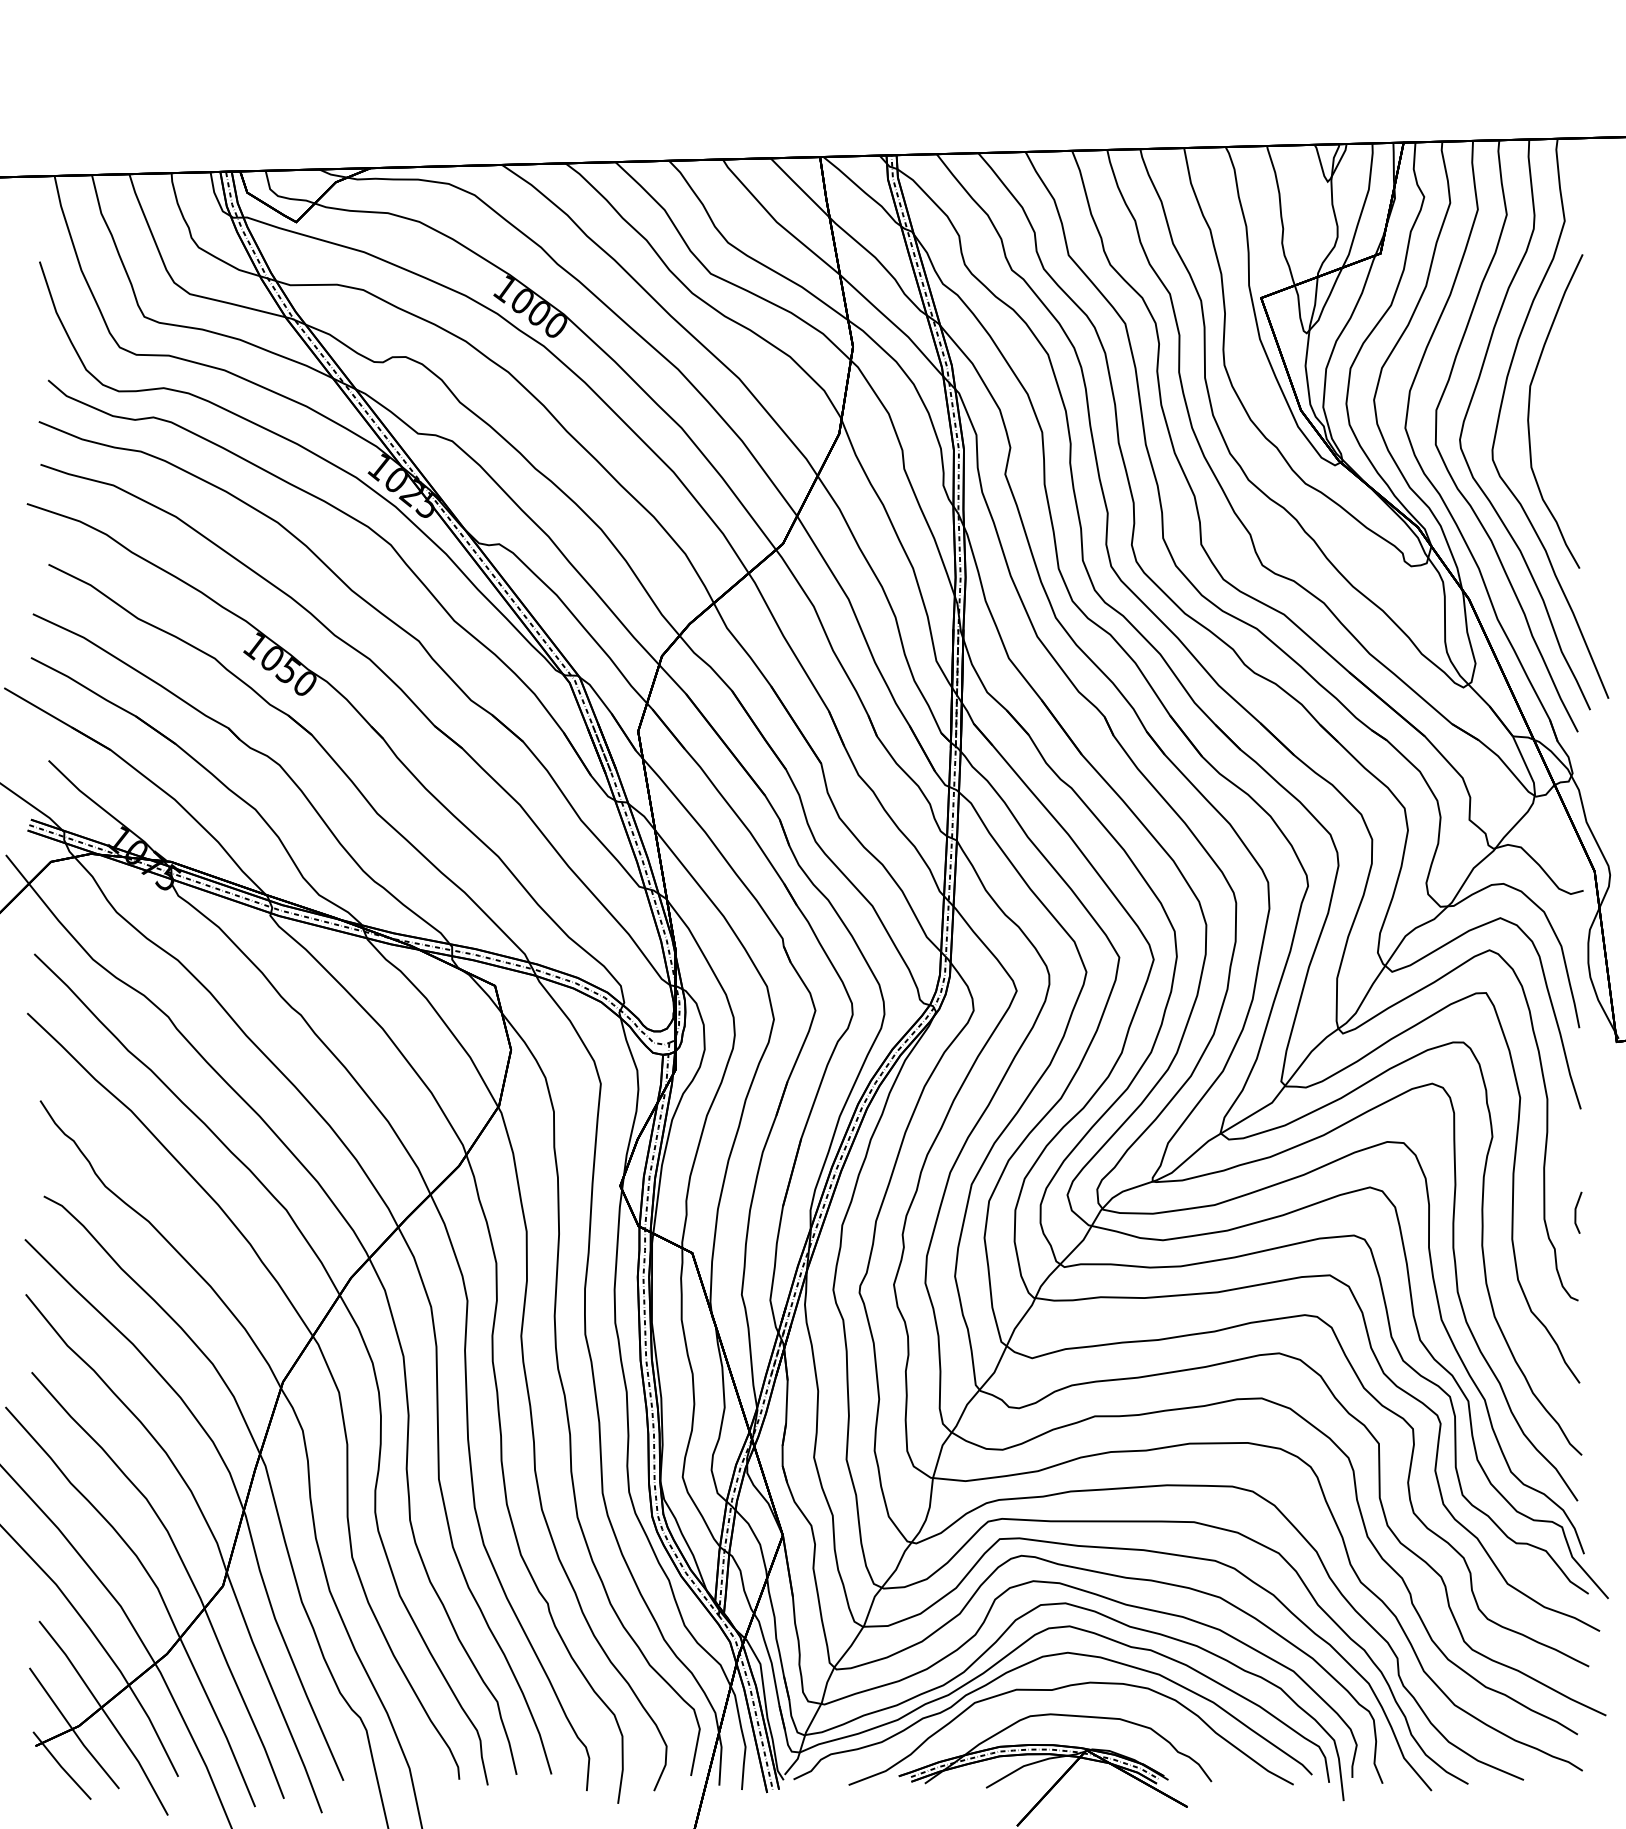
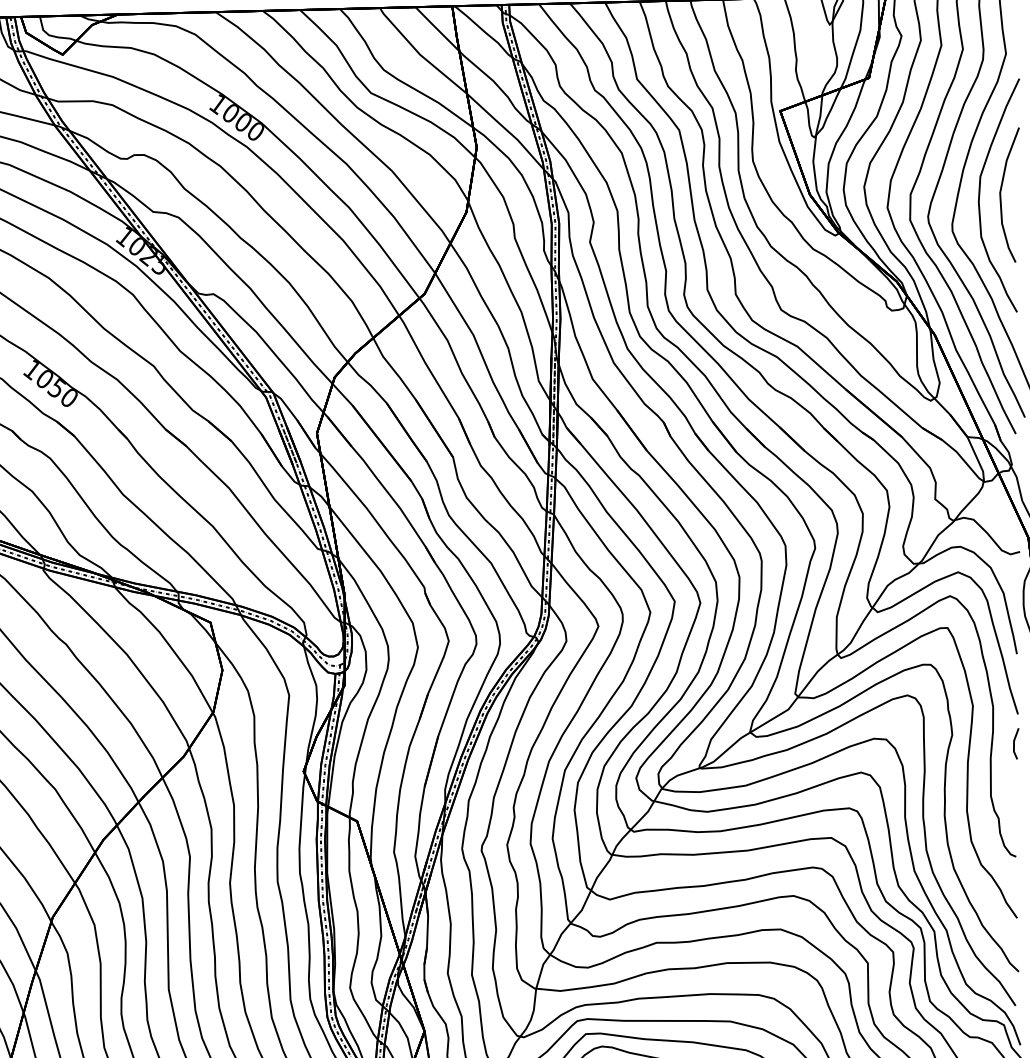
curve: (1558, 413) -> (1001, 196), added
line: (1576, 1212) -> (1014, 743), moved

